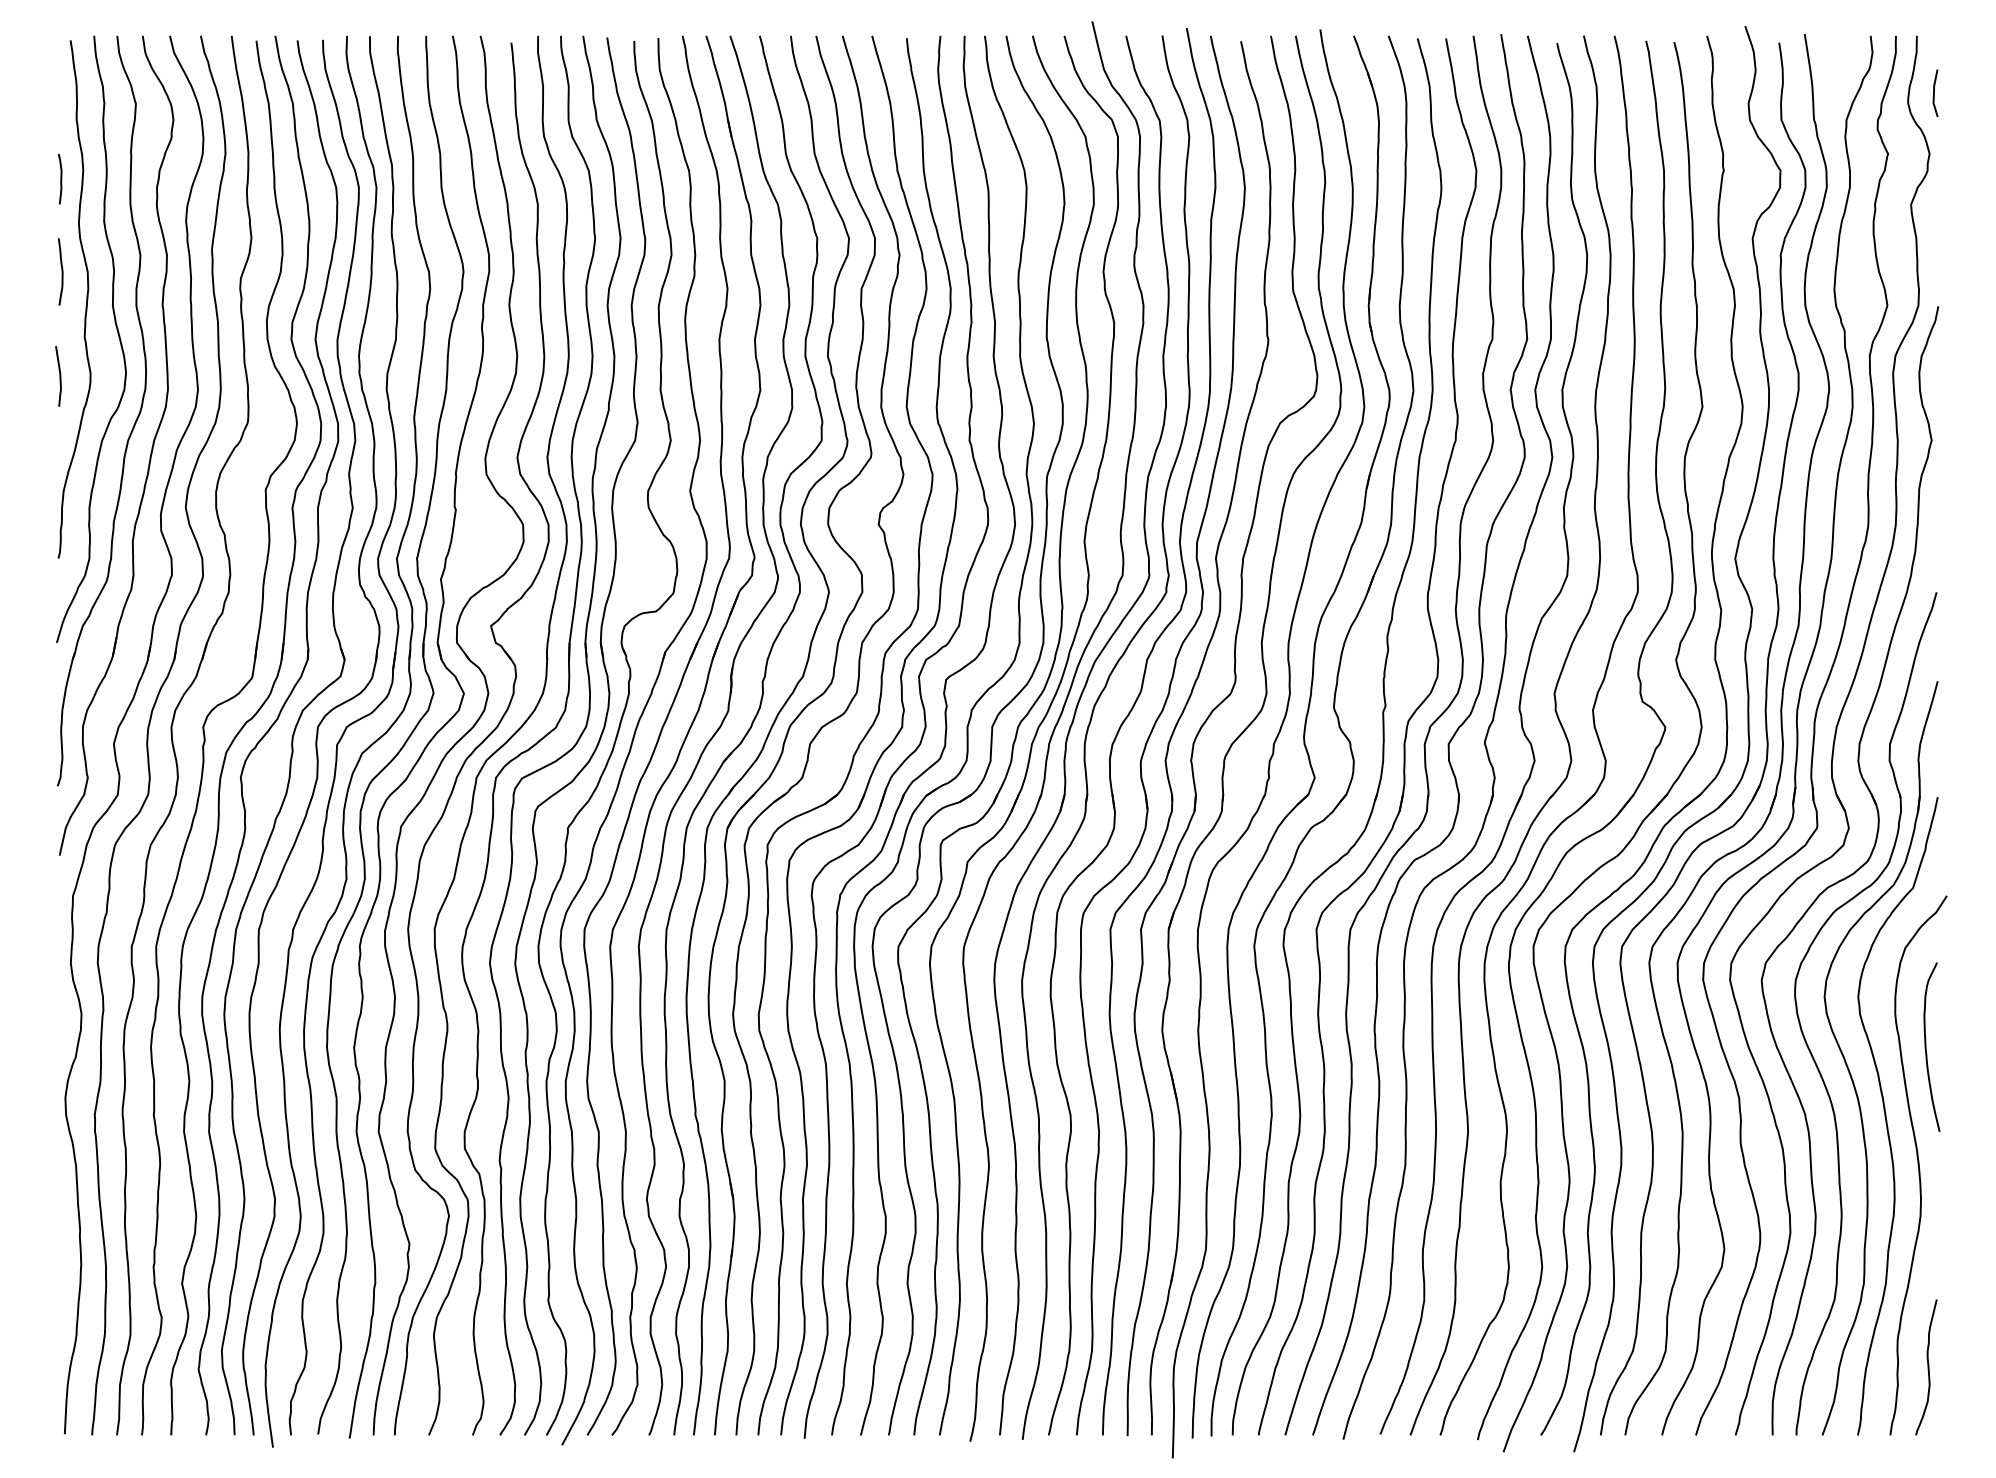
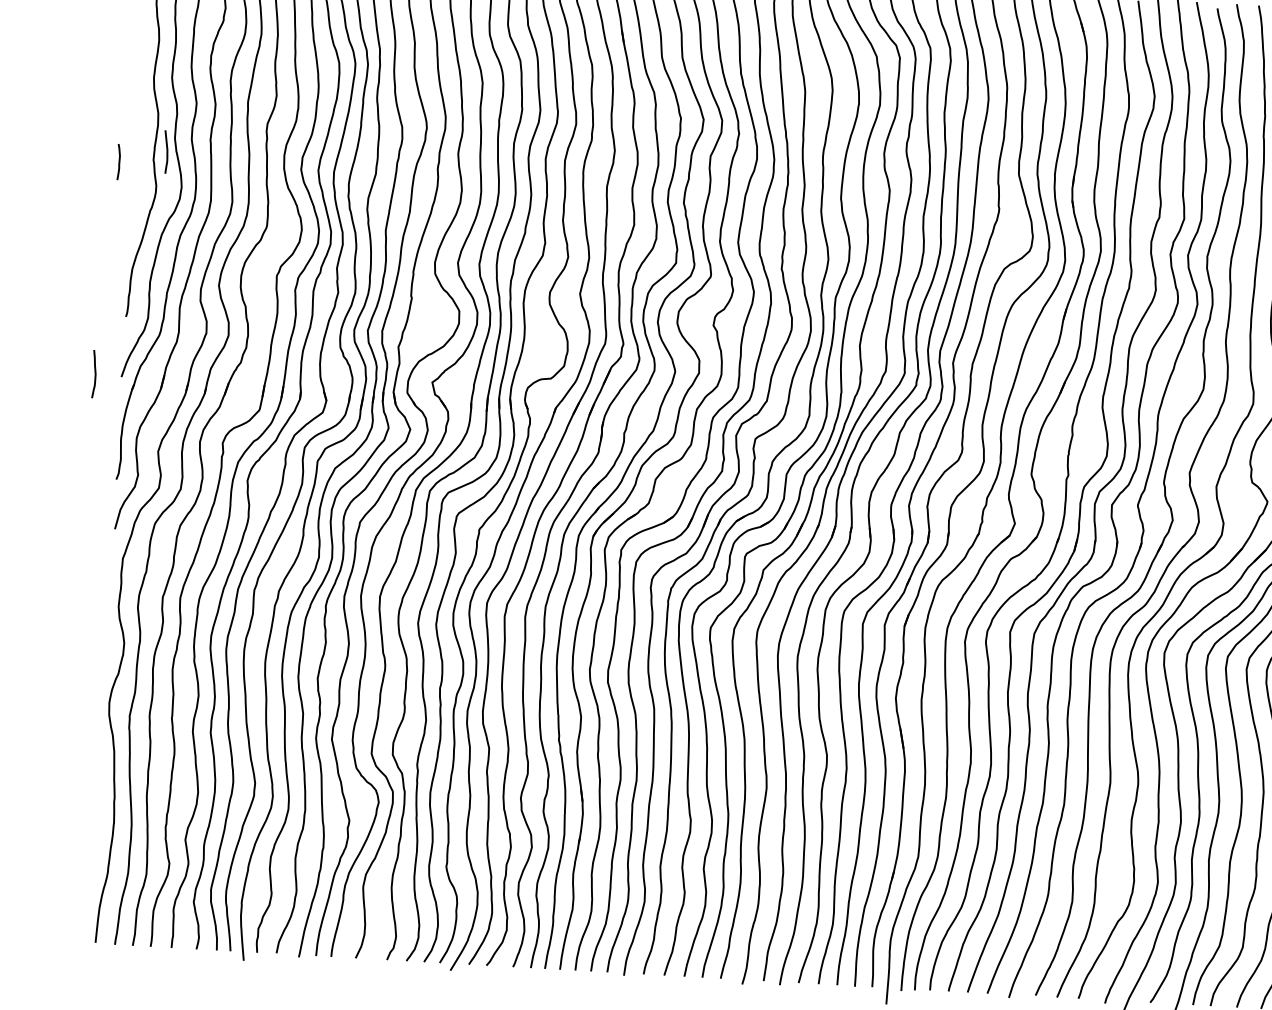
curve: (60, 178) -> (118, 161), moved
curve: (61, 271) -> (94, 373), moved
curve: (59, 376) -> (166, 152), moved

